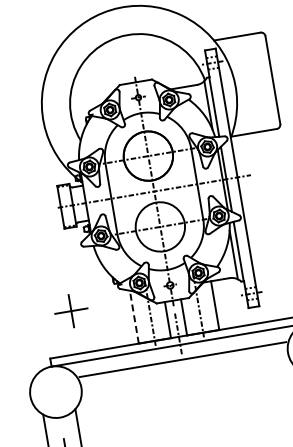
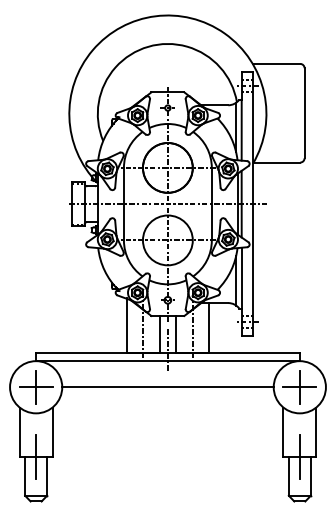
part: (71, 311) -> (36, 387), moved
line: (133, 315) -> (126, 324), dashed -> solid
line: (182, 359) -> (167, 387), moved

